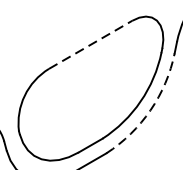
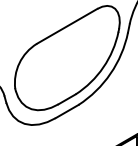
line: (91, 45) -> (67, 26), dashed -> solid
arc: (150, 109) -> (110, 73), dashed -> solid

